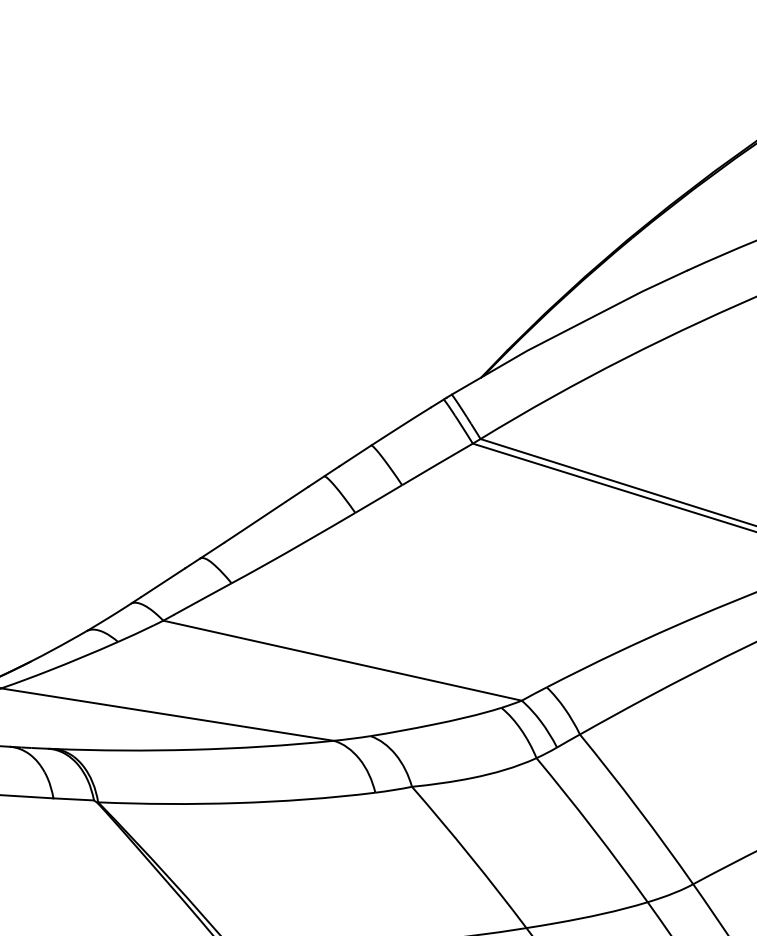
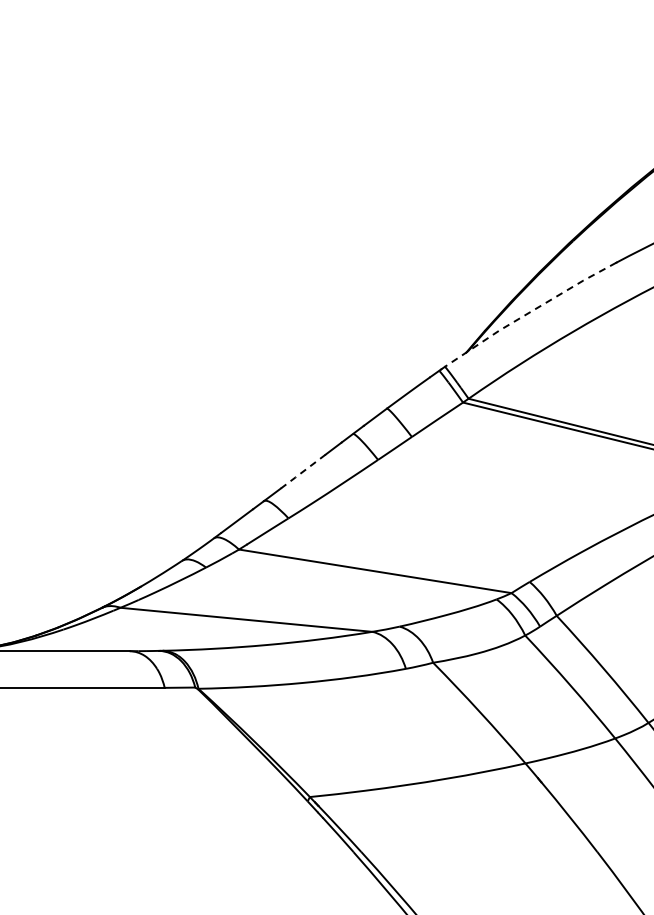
line: (568, 329) -> (529, 312), solid -> dashed
line: (253, 523) -> (302, 472), solid -> dashed

